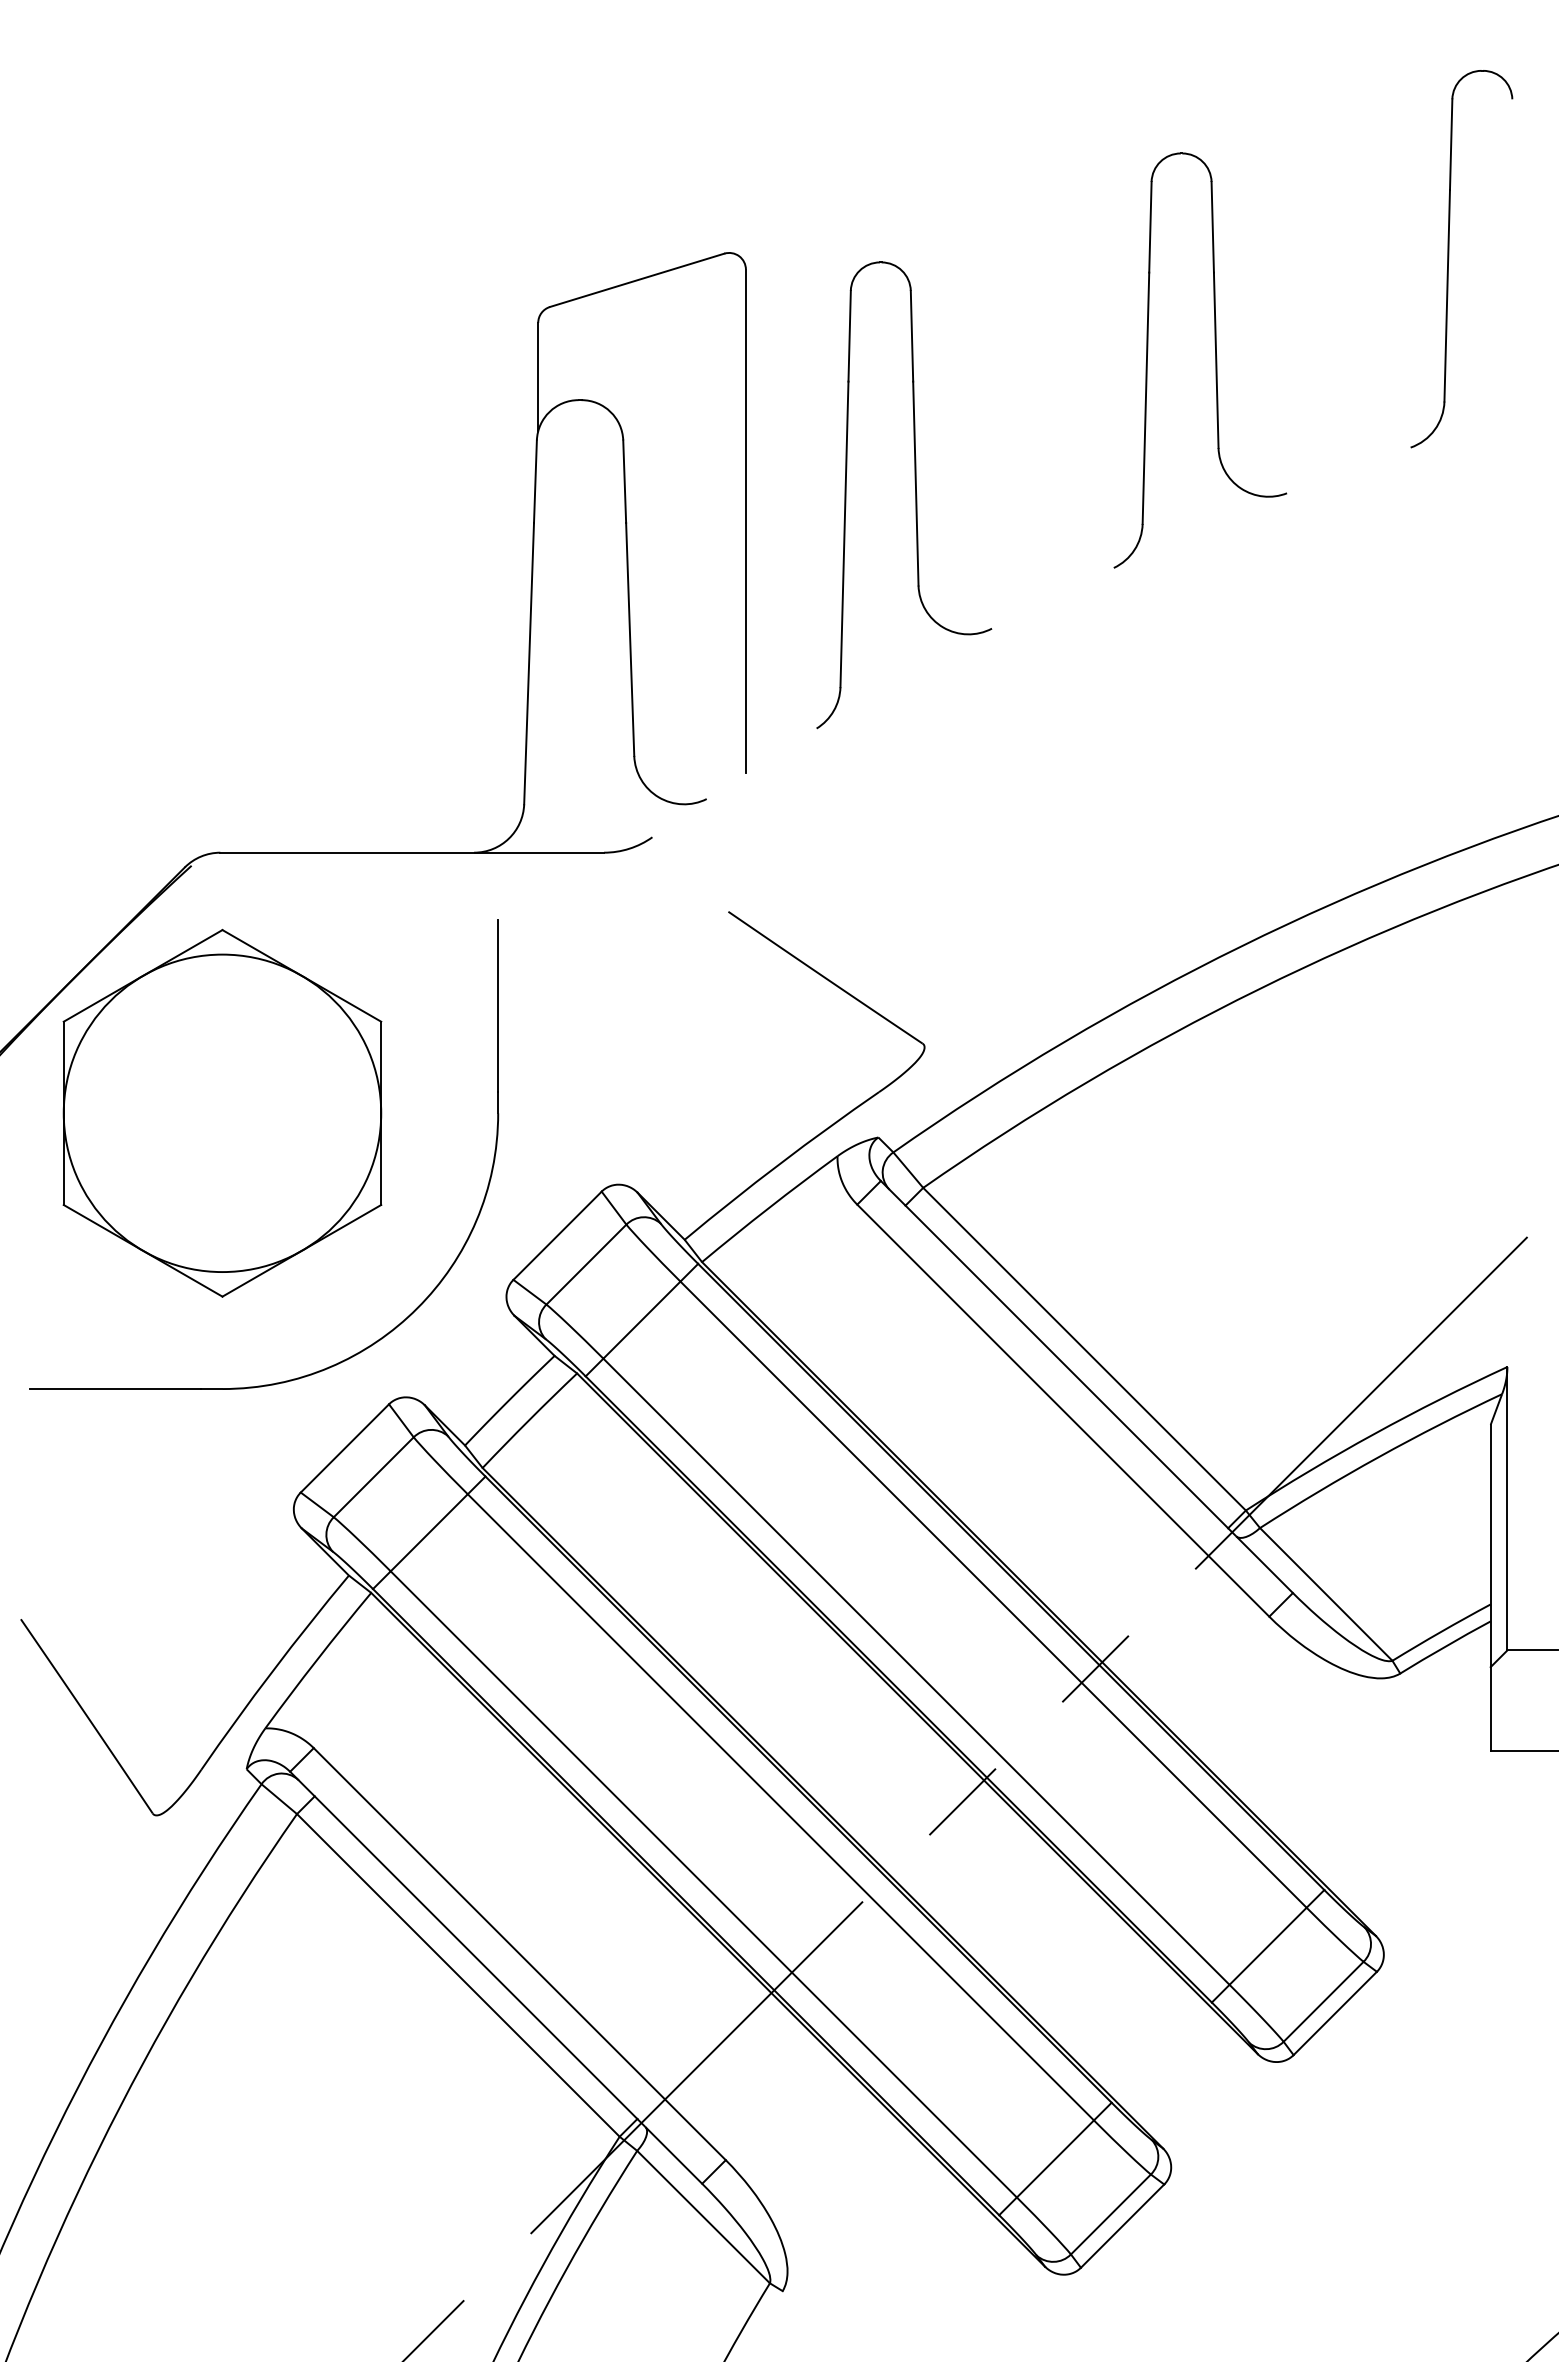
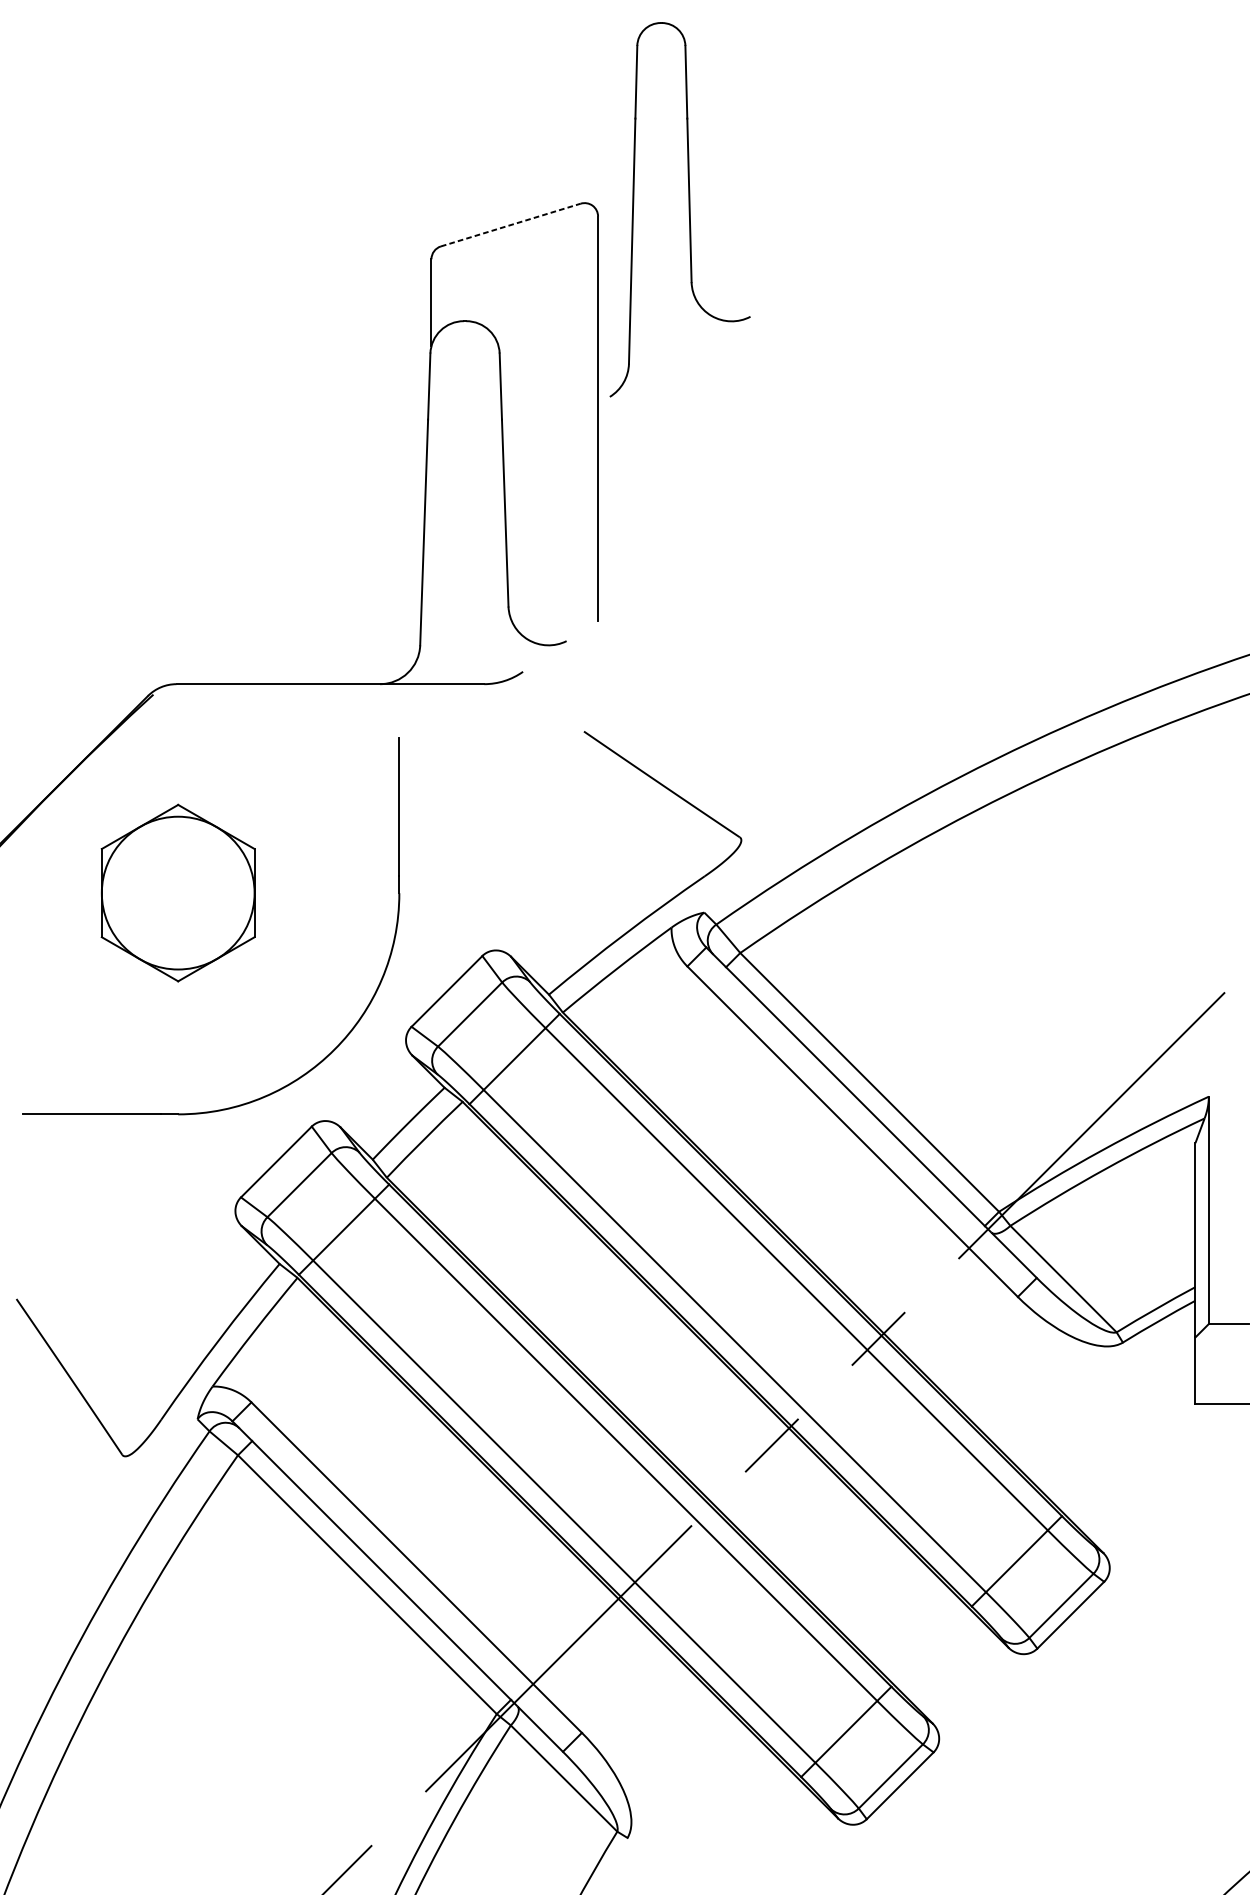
part: (1449, 259) -> (1162, 208), removed
line: (637, 280) -> (511, 225), solid -> dashed
part: (1215, 360) -> (974, 289), removed
part: (915, 495) -> (689, 209), moved
part: (222, 1112) -> (178, 892), size x0.6

